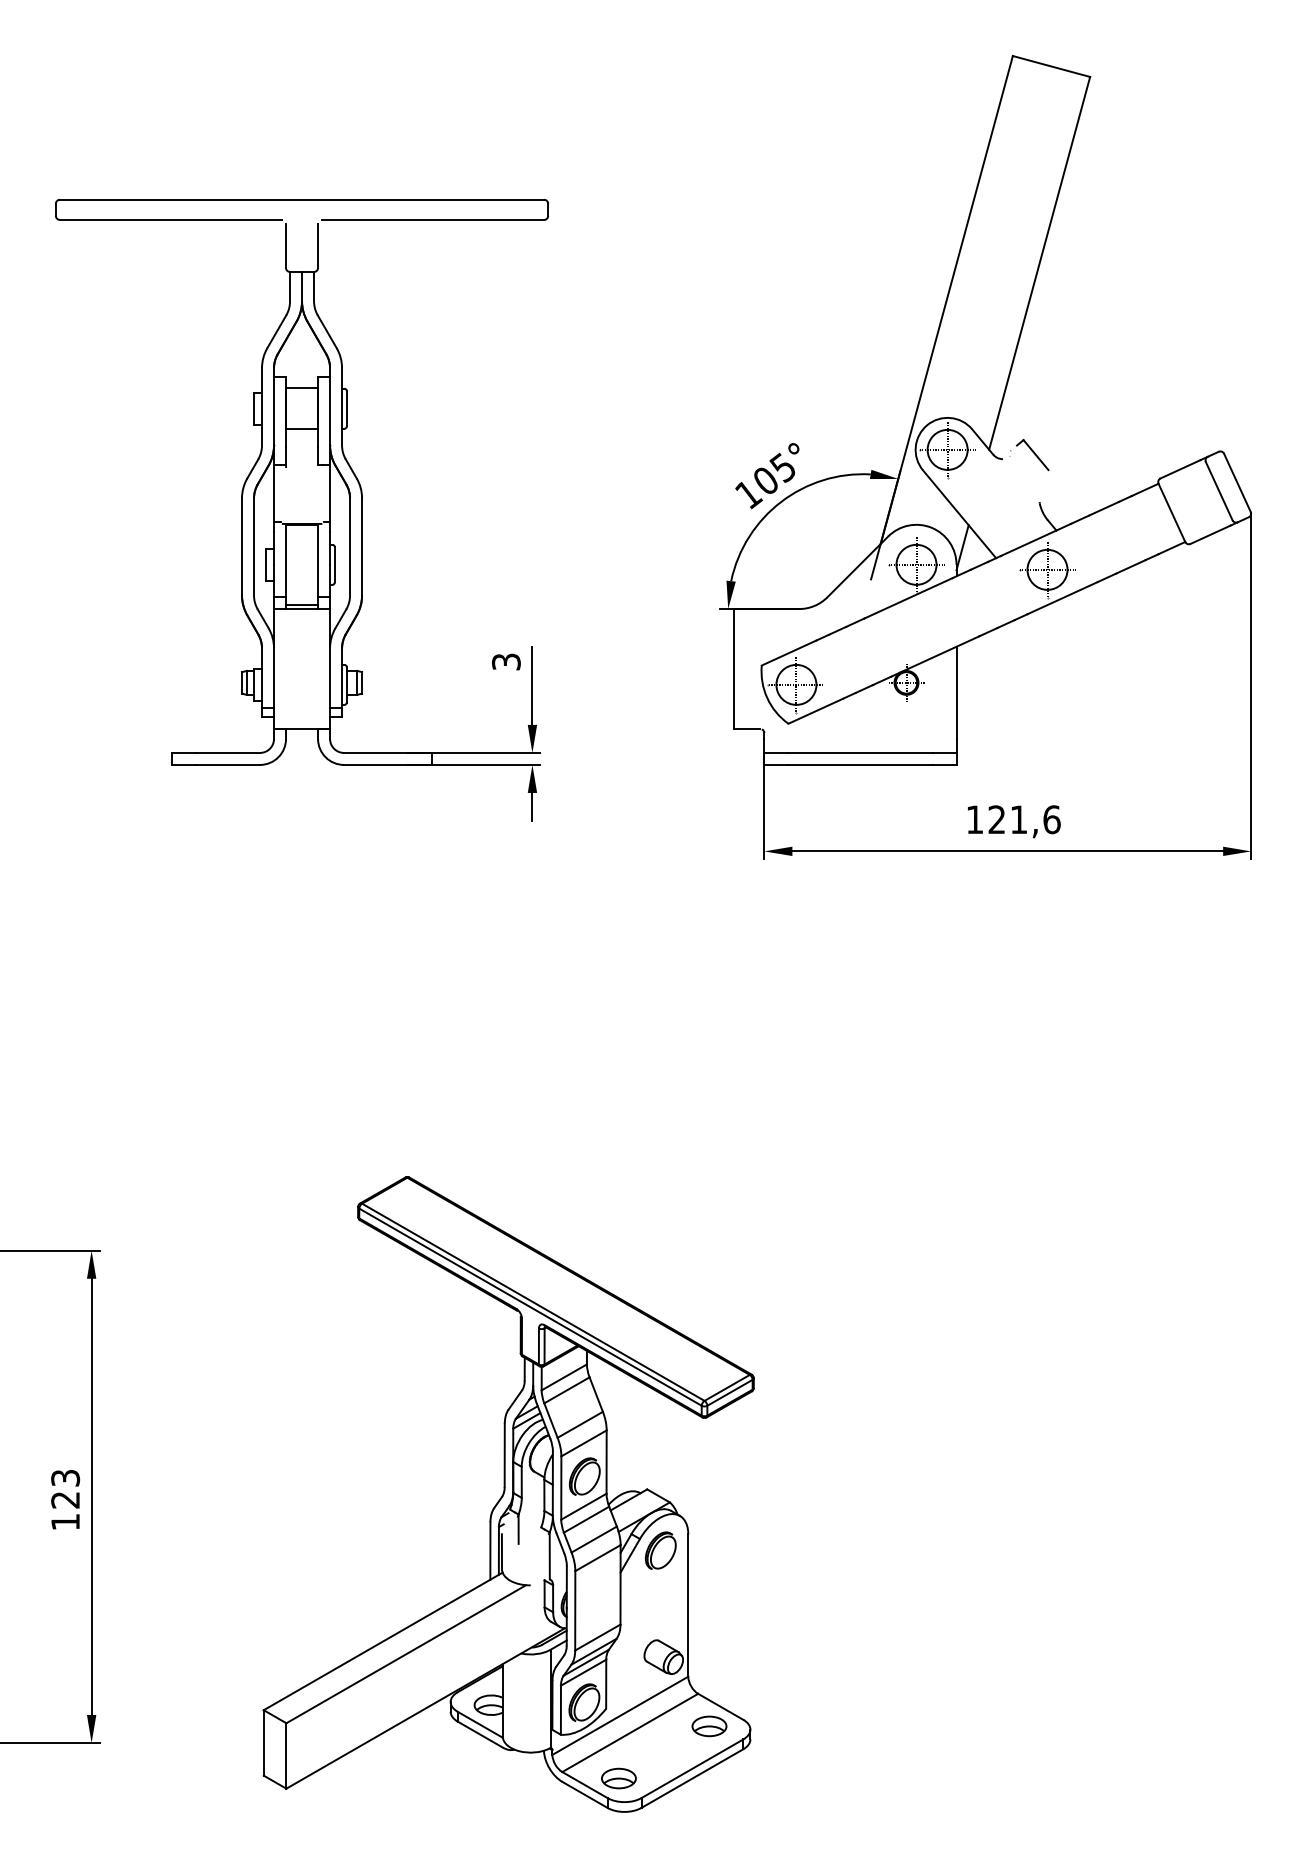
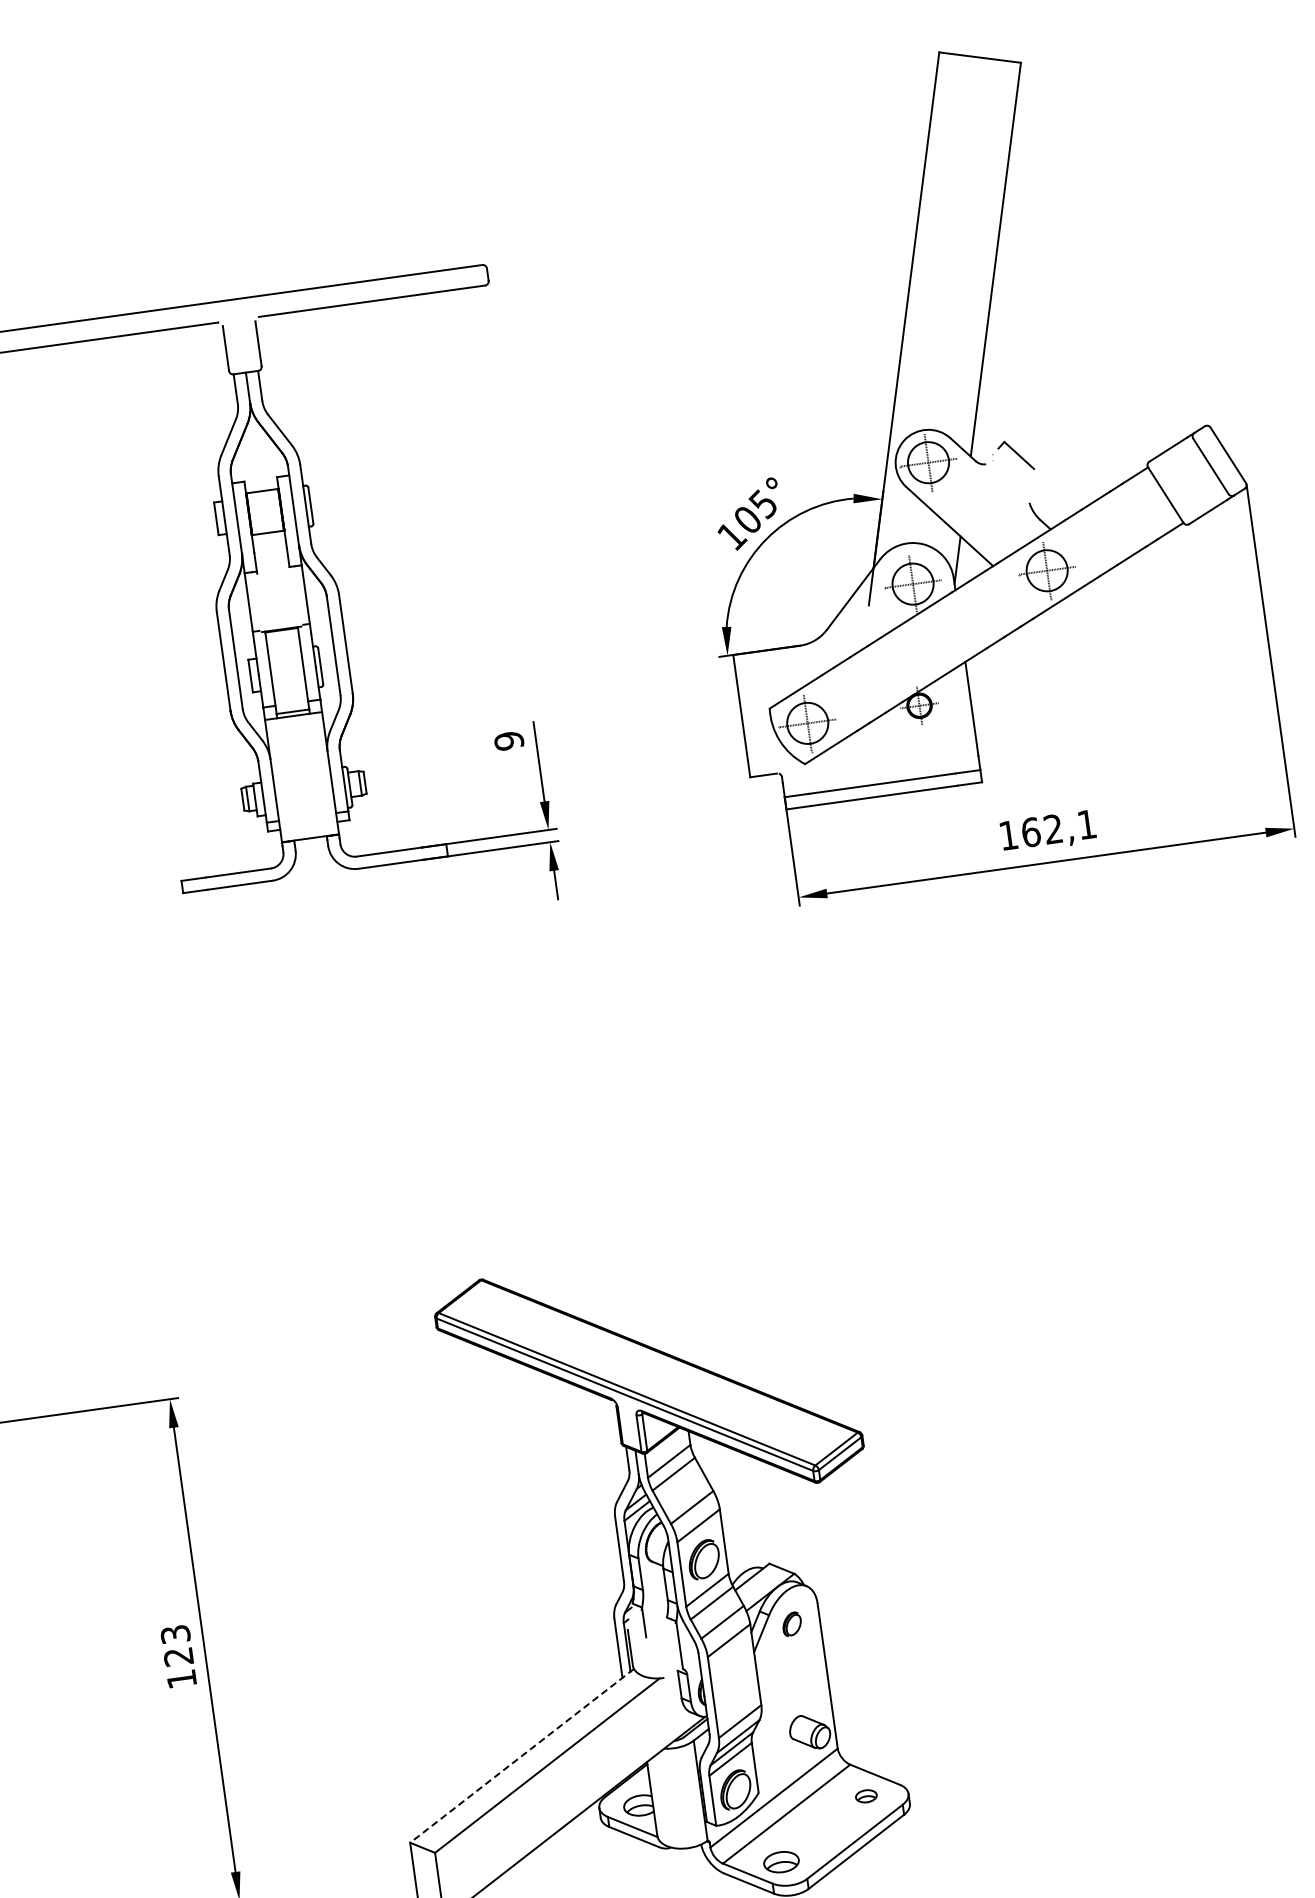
text: (506, 661) -> (509, 740), 3 -> 9
text: (1024, 819) -> (1059, 828), 121,6 -> 162,1
part: (660, 1550) -> (791, 1624), size x0.6
line: (383, 1641) -> (522, 1755), solid -> dashed
part: (709, 1726) -> (866, 1796), size x0.6

